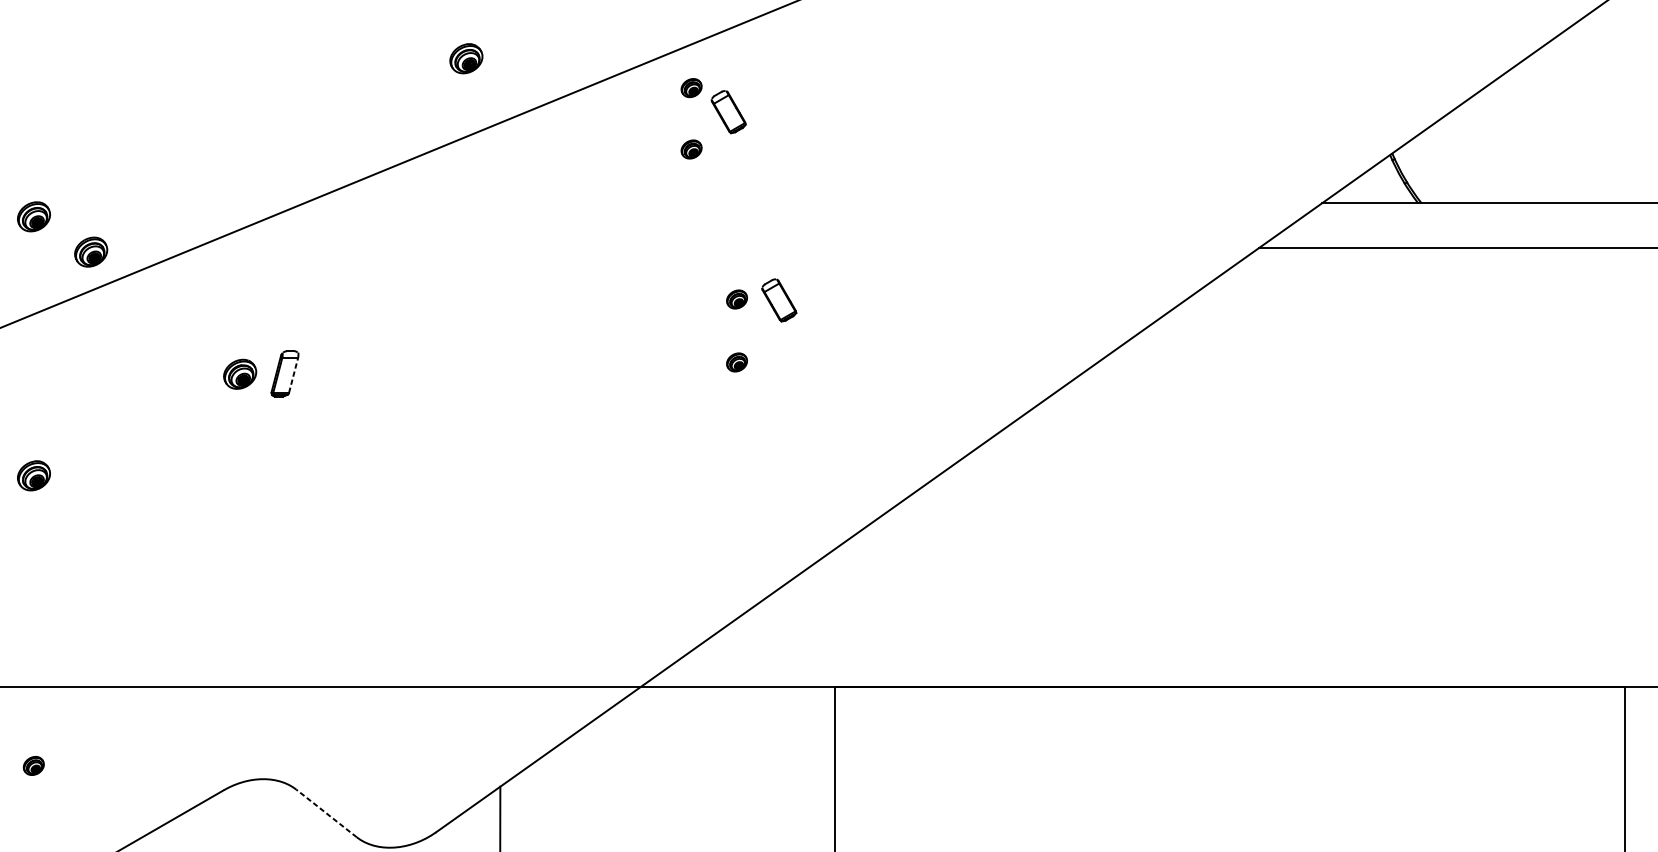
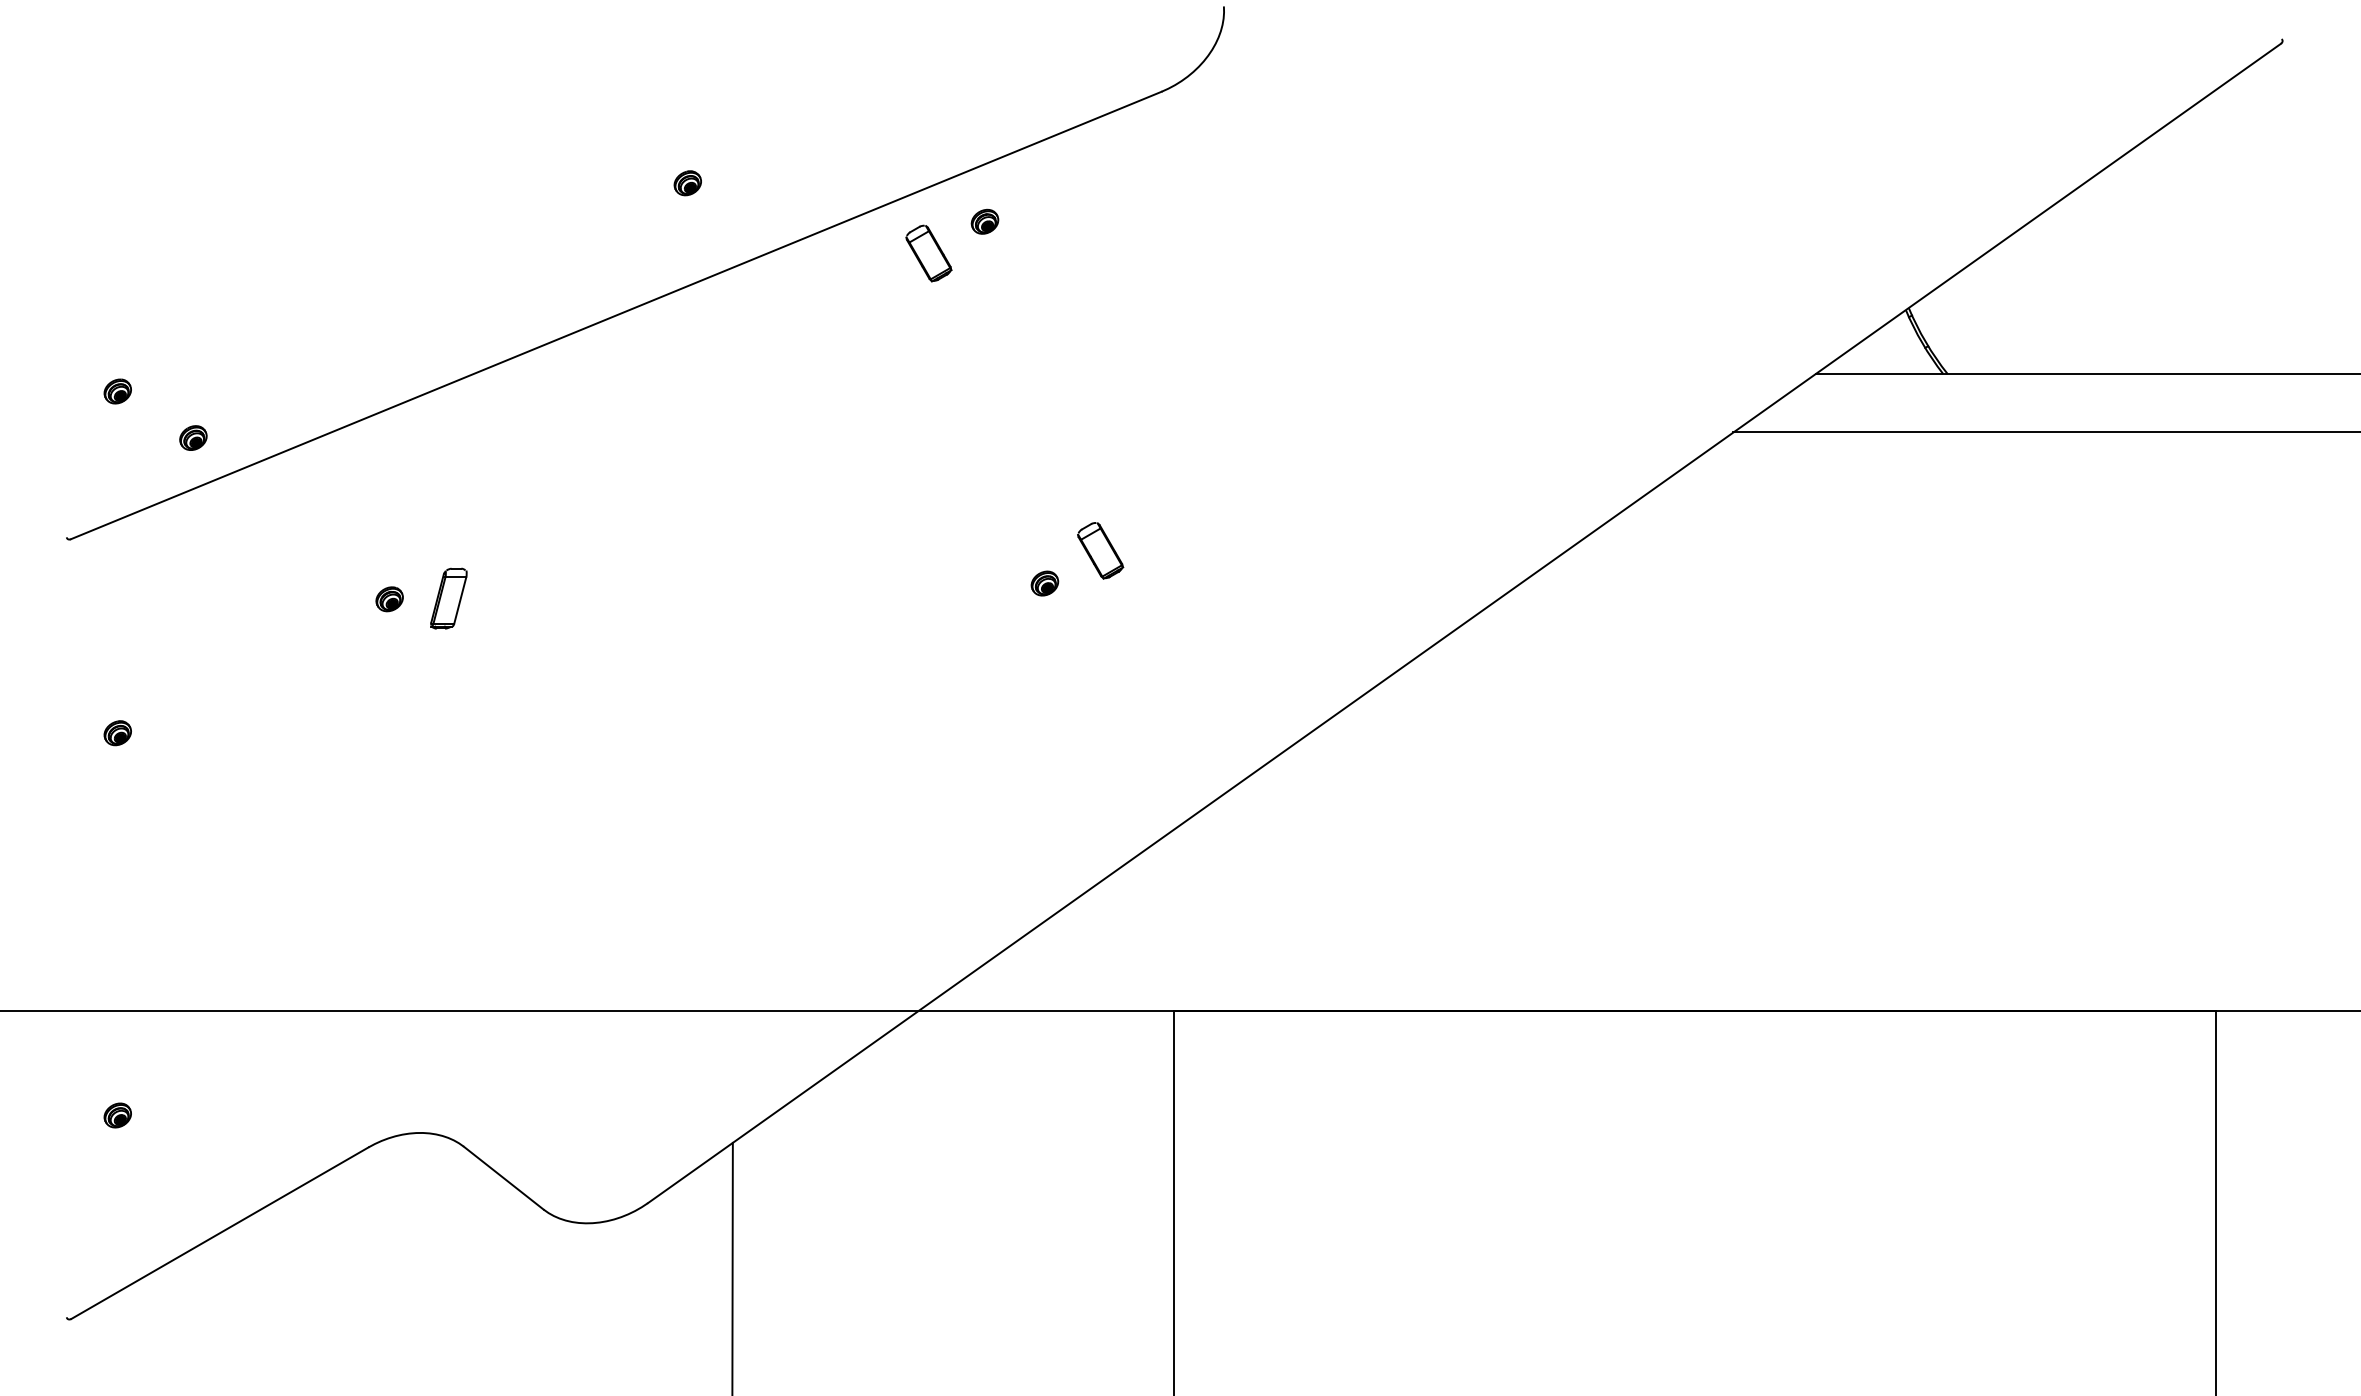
part: (465, 59) -> (687, 183), size x0.62
part: (728, 112) -> (928, 253), moved
part: (691, 149) -> (984, 302), removed
part: (33, 216) -> (117, 391), size x0.62
part: (91, 251) -> (193, 437), size x0.62
part: (736, 299) -> (1044, 500), removed
part: (779, 300) -> (1100, 550), moved
part: (239, 374) -> (389, 599), size x0.62
line: (293, 375) -> (460, 600), dashed -> solid
part: (33, 476) -> (117, 733), size x0.62
line: (326, 813) -> (503, 1178), dashed -> solid

